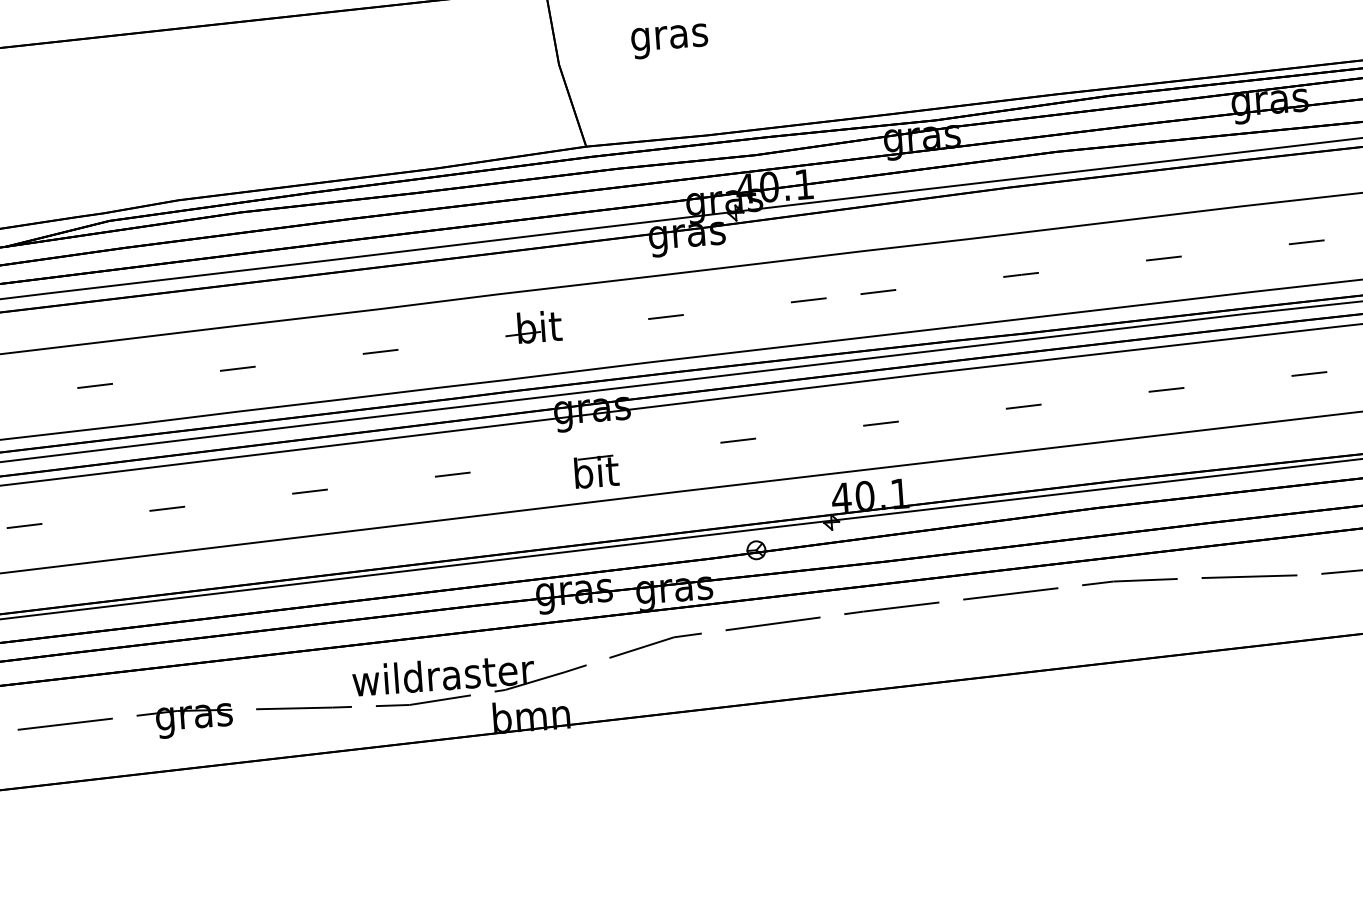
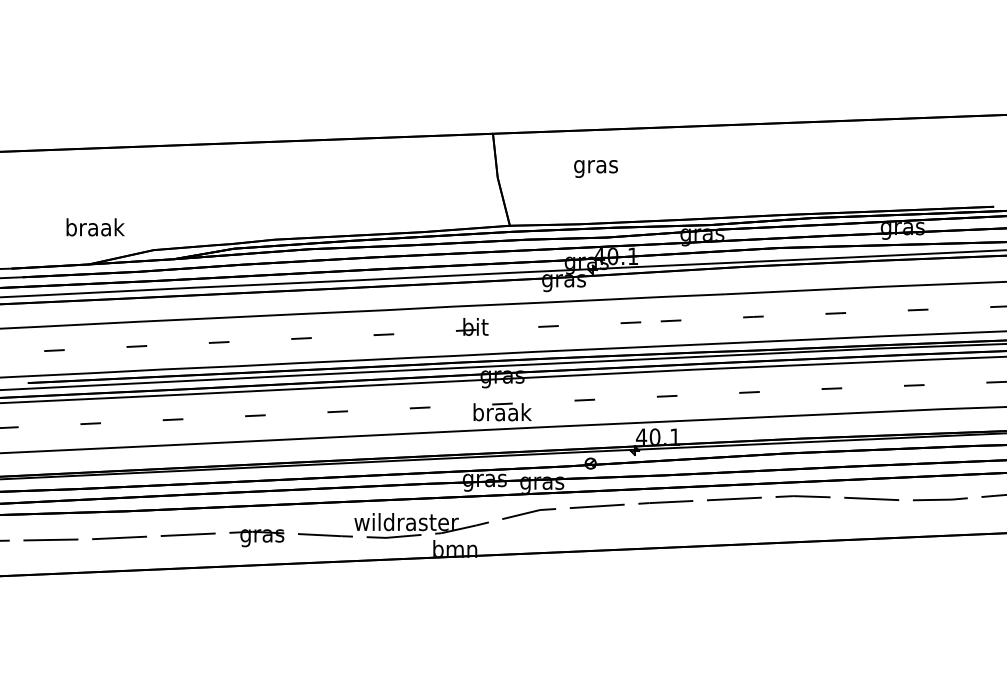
text: (668, 40) -> (595, 168), moved
text: (596, 472) -> (502, 412), bit -> braak

